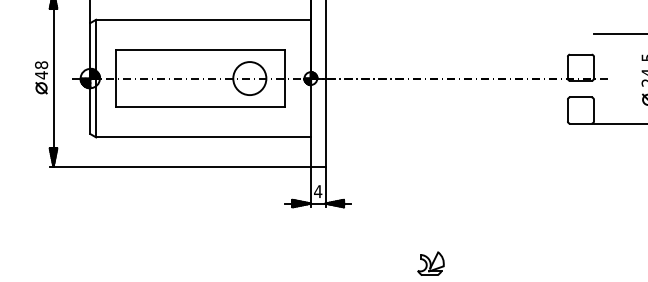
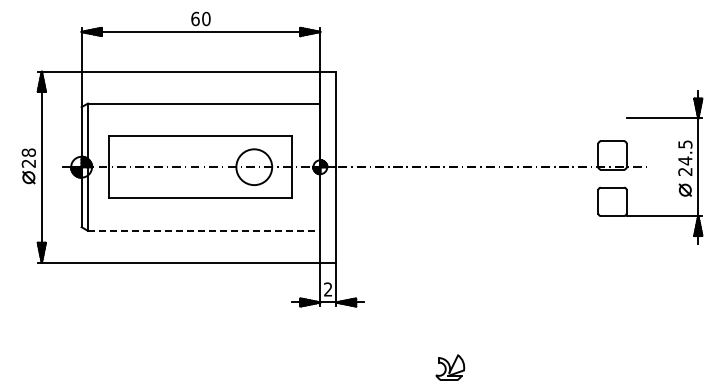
text: (41, 75) -> (28, 163), 48 -> 28
line: (203, 137) -> (204, 230), solid -> dashed
text: (317, 191) -> (327, 289), 4 -> 2

